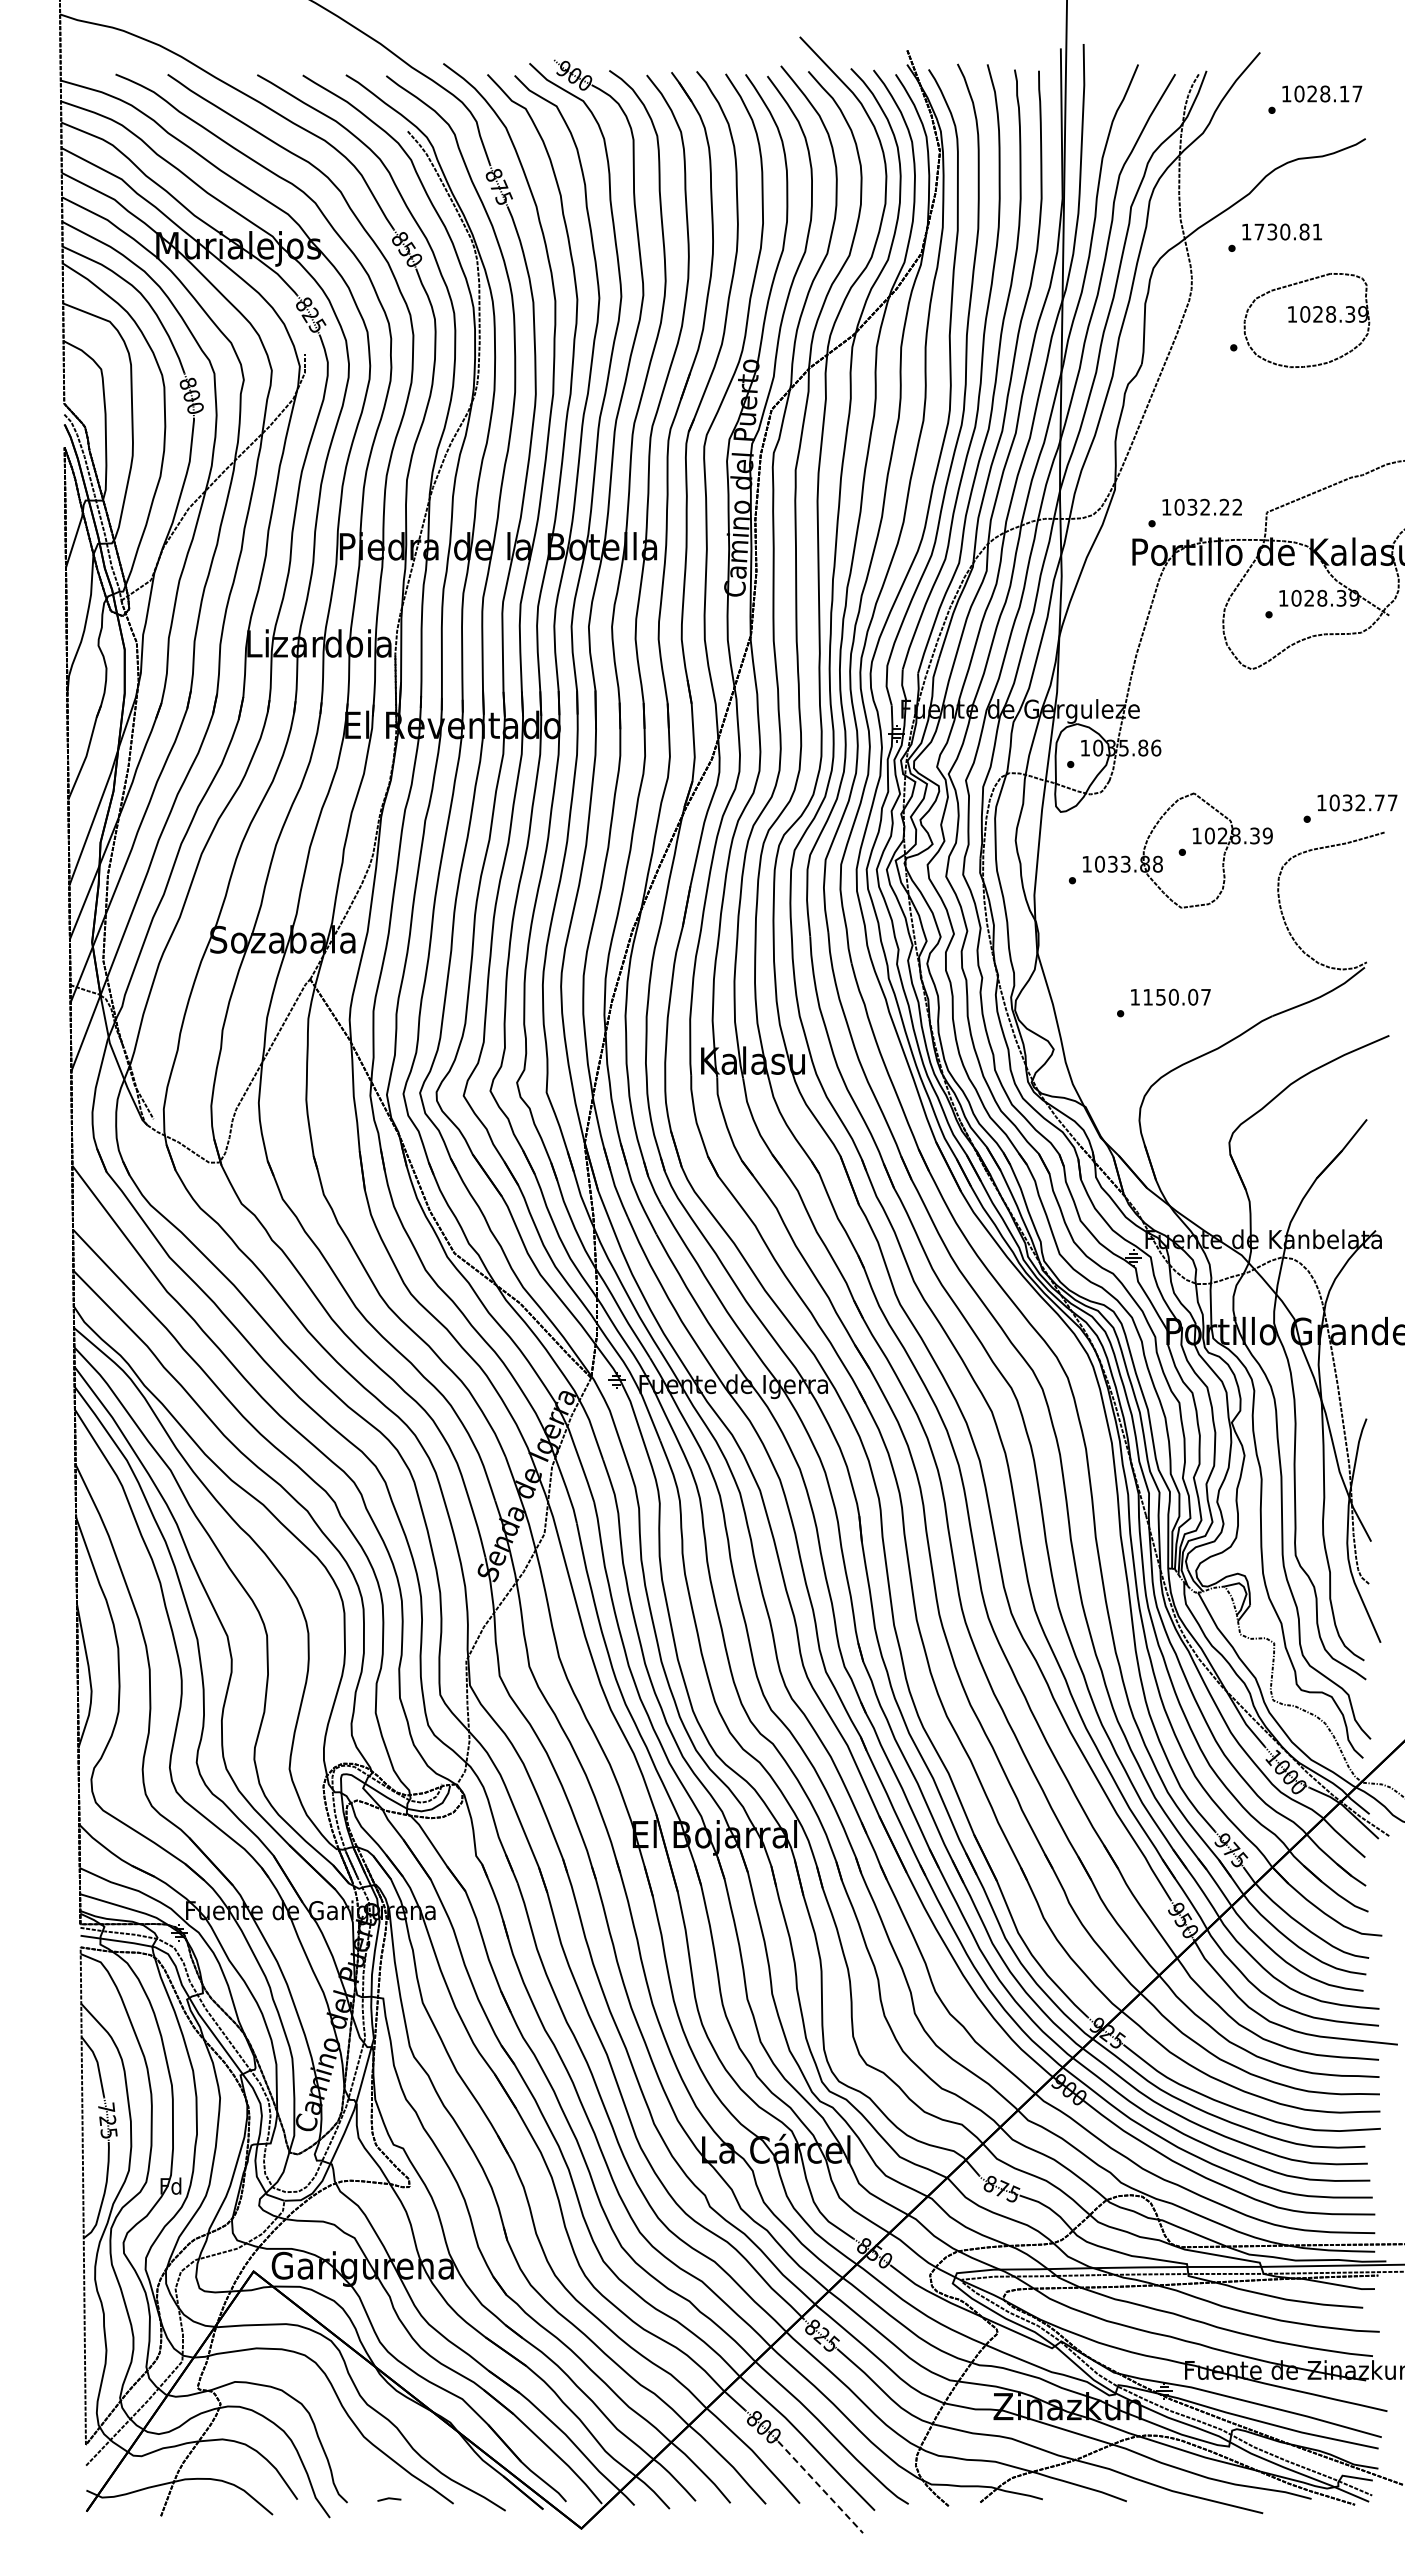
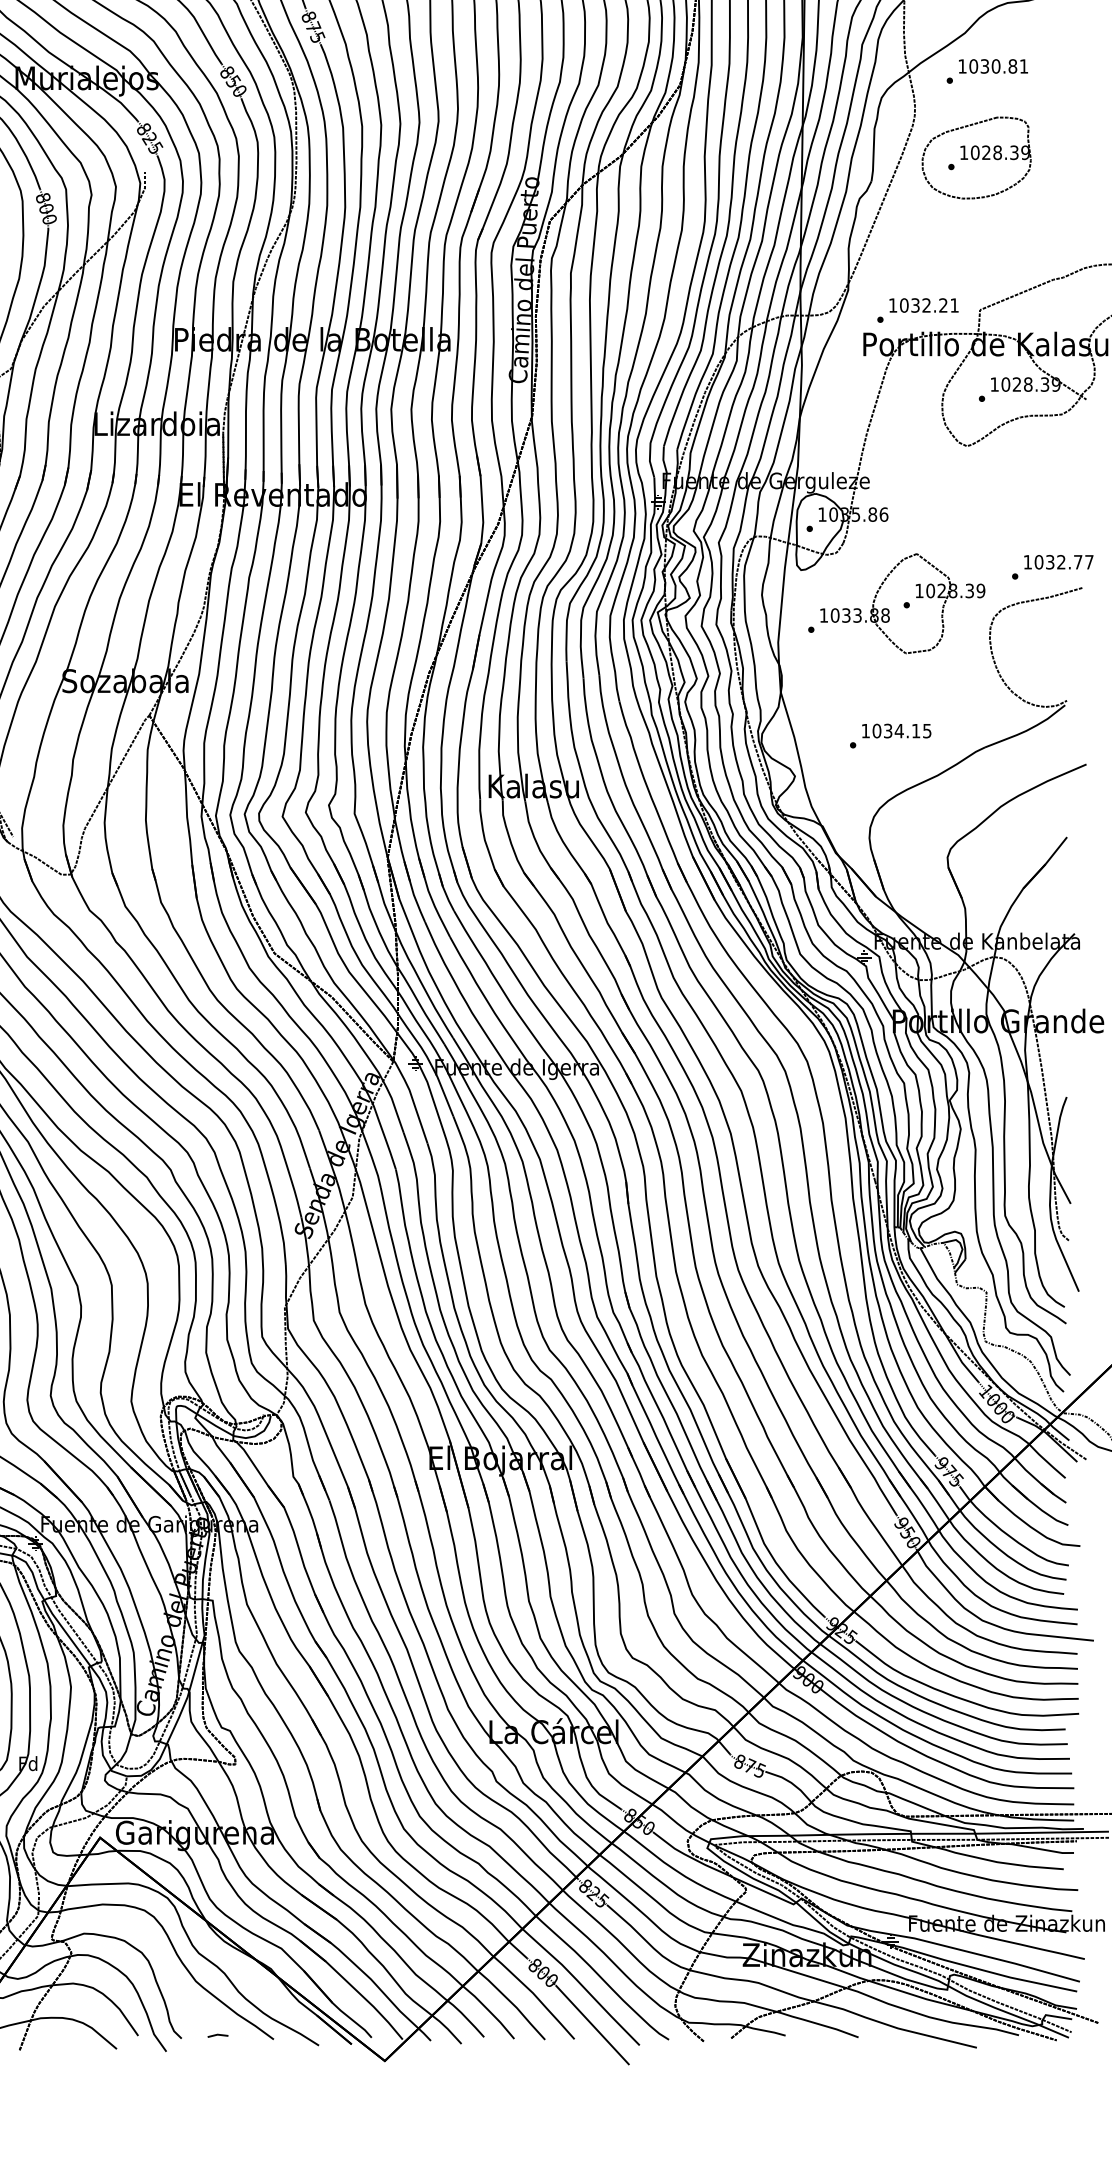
text: (1259, 231) -> (973, 65), 1730.81 -> 1030.81
part: (1306, 320) -> (976, 158), moved
text: (1237, 506) -> (954, 304), 1032.22 -> 1032.21
text: (1176, 996) -> (901, 730), 1150.07 -> 1034.15
line: (820, 2487) -> (592, 2025), dashed -> solid

